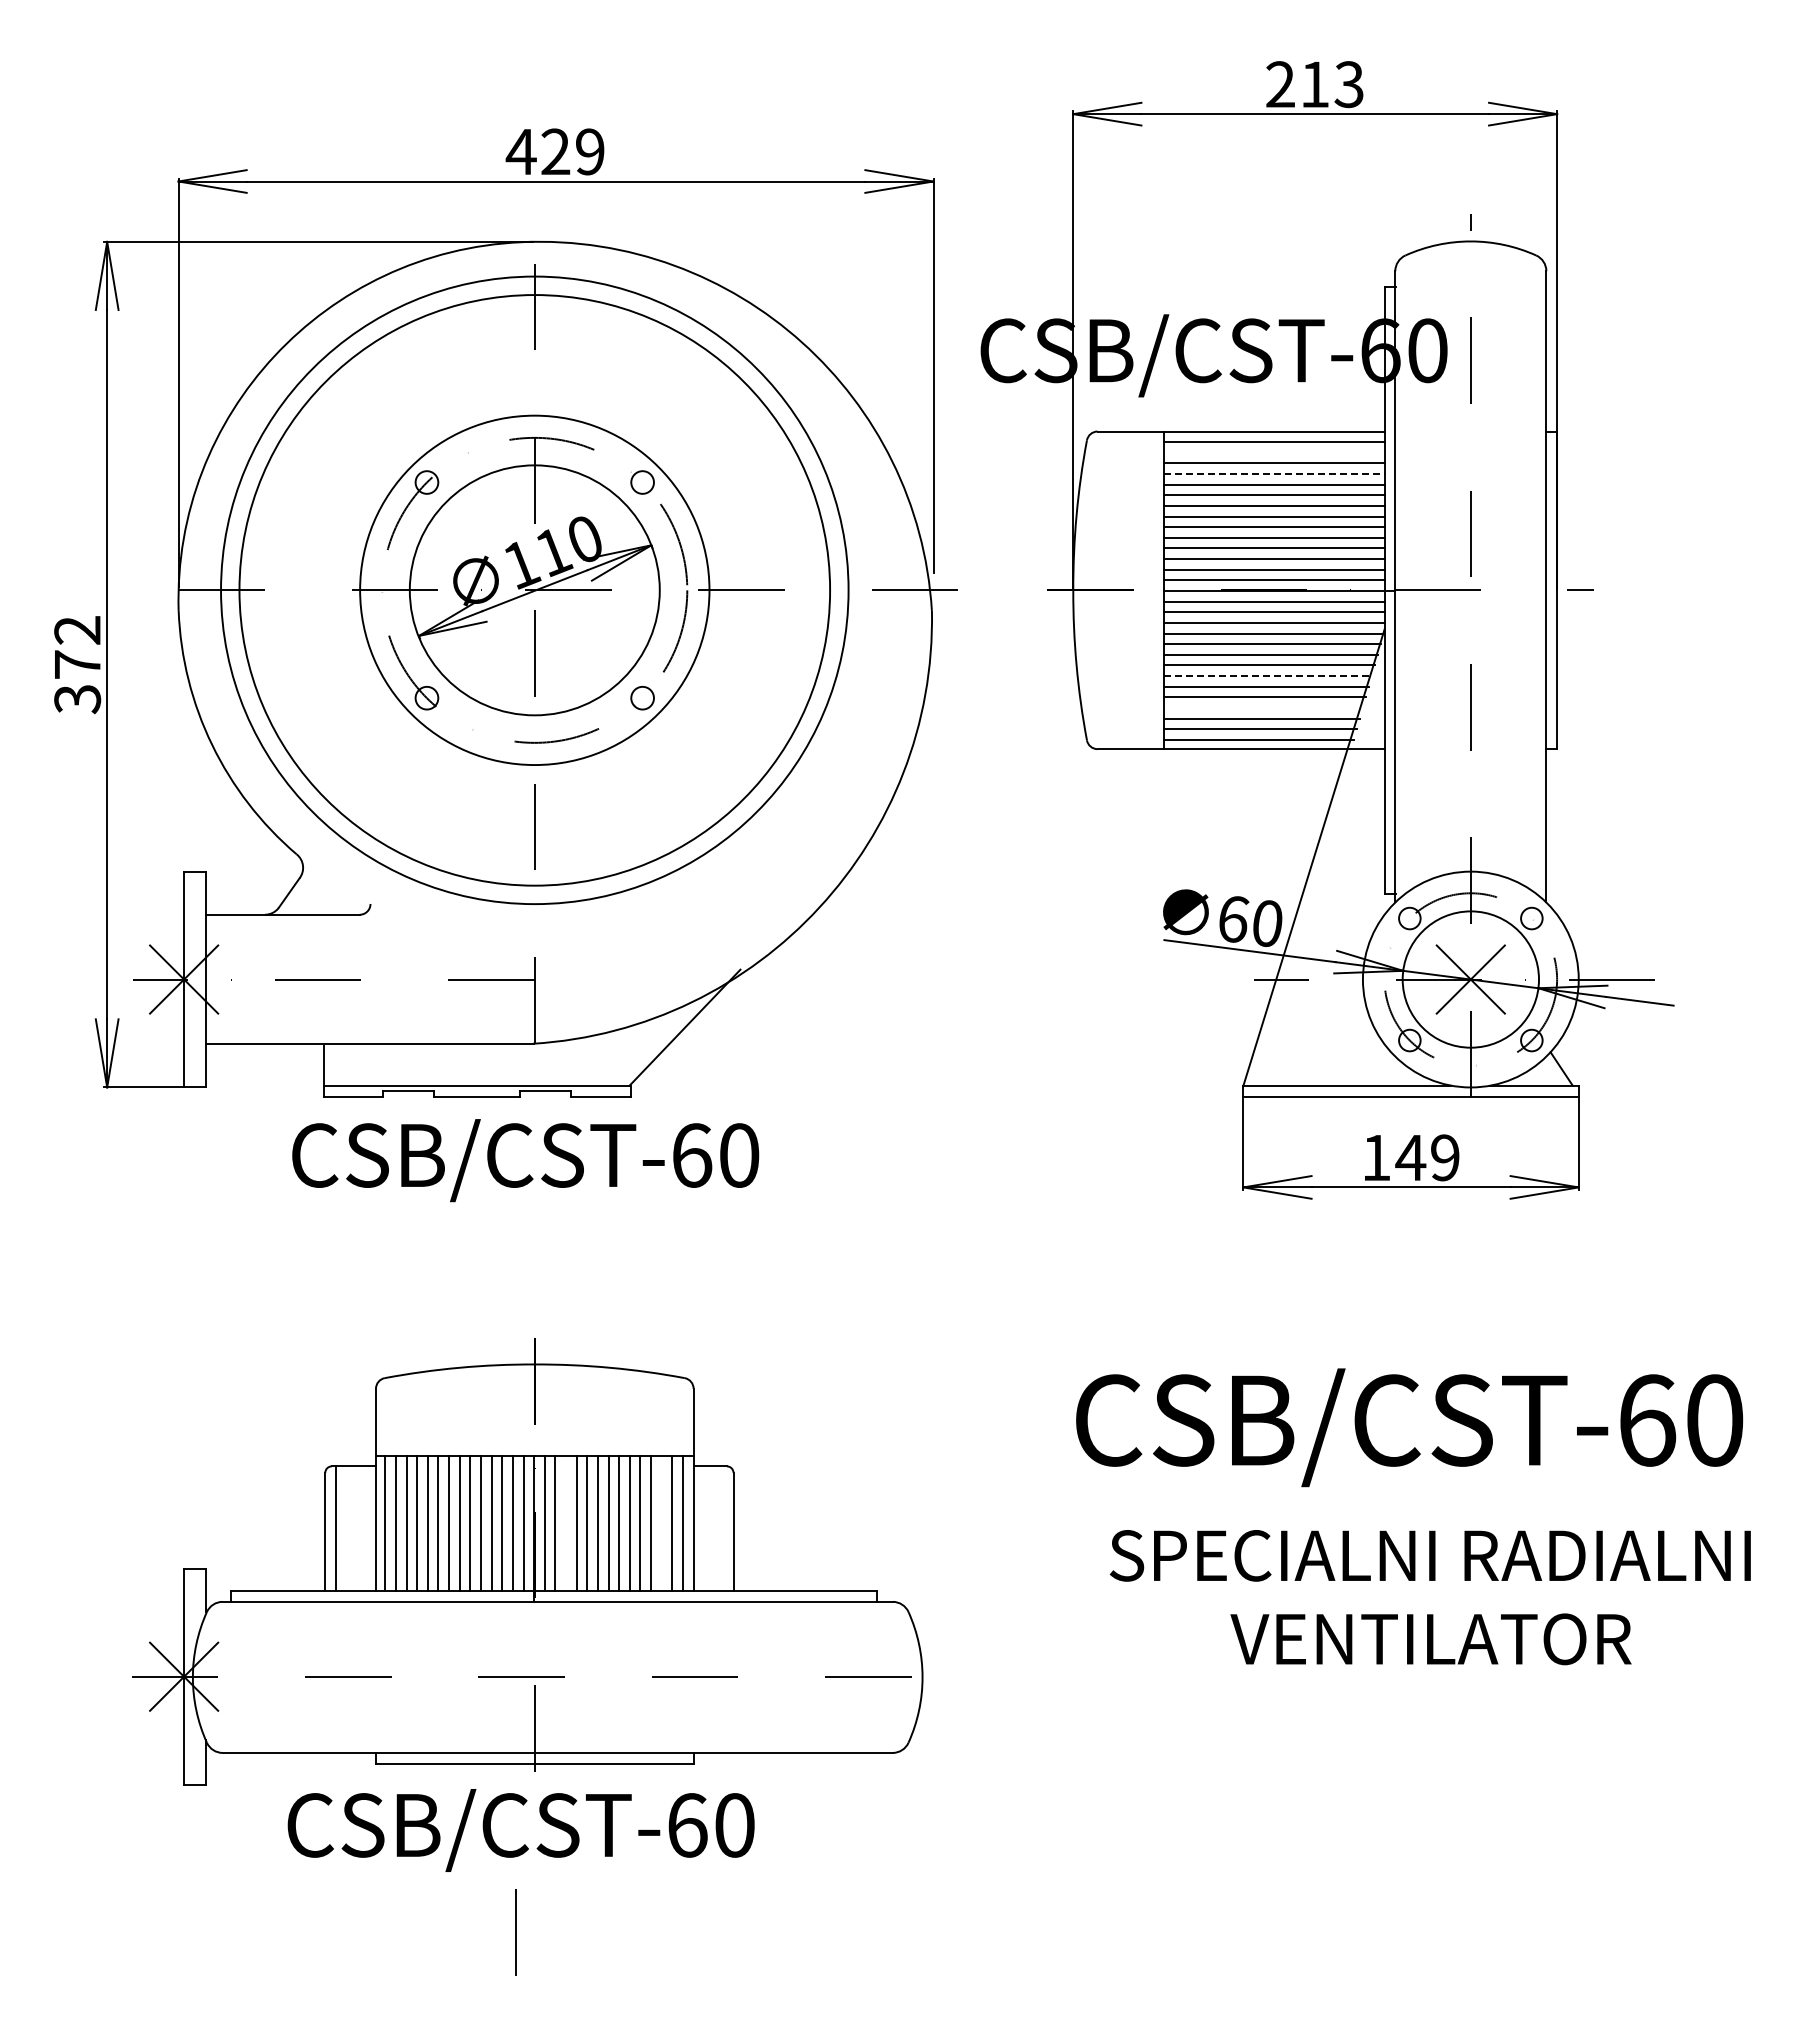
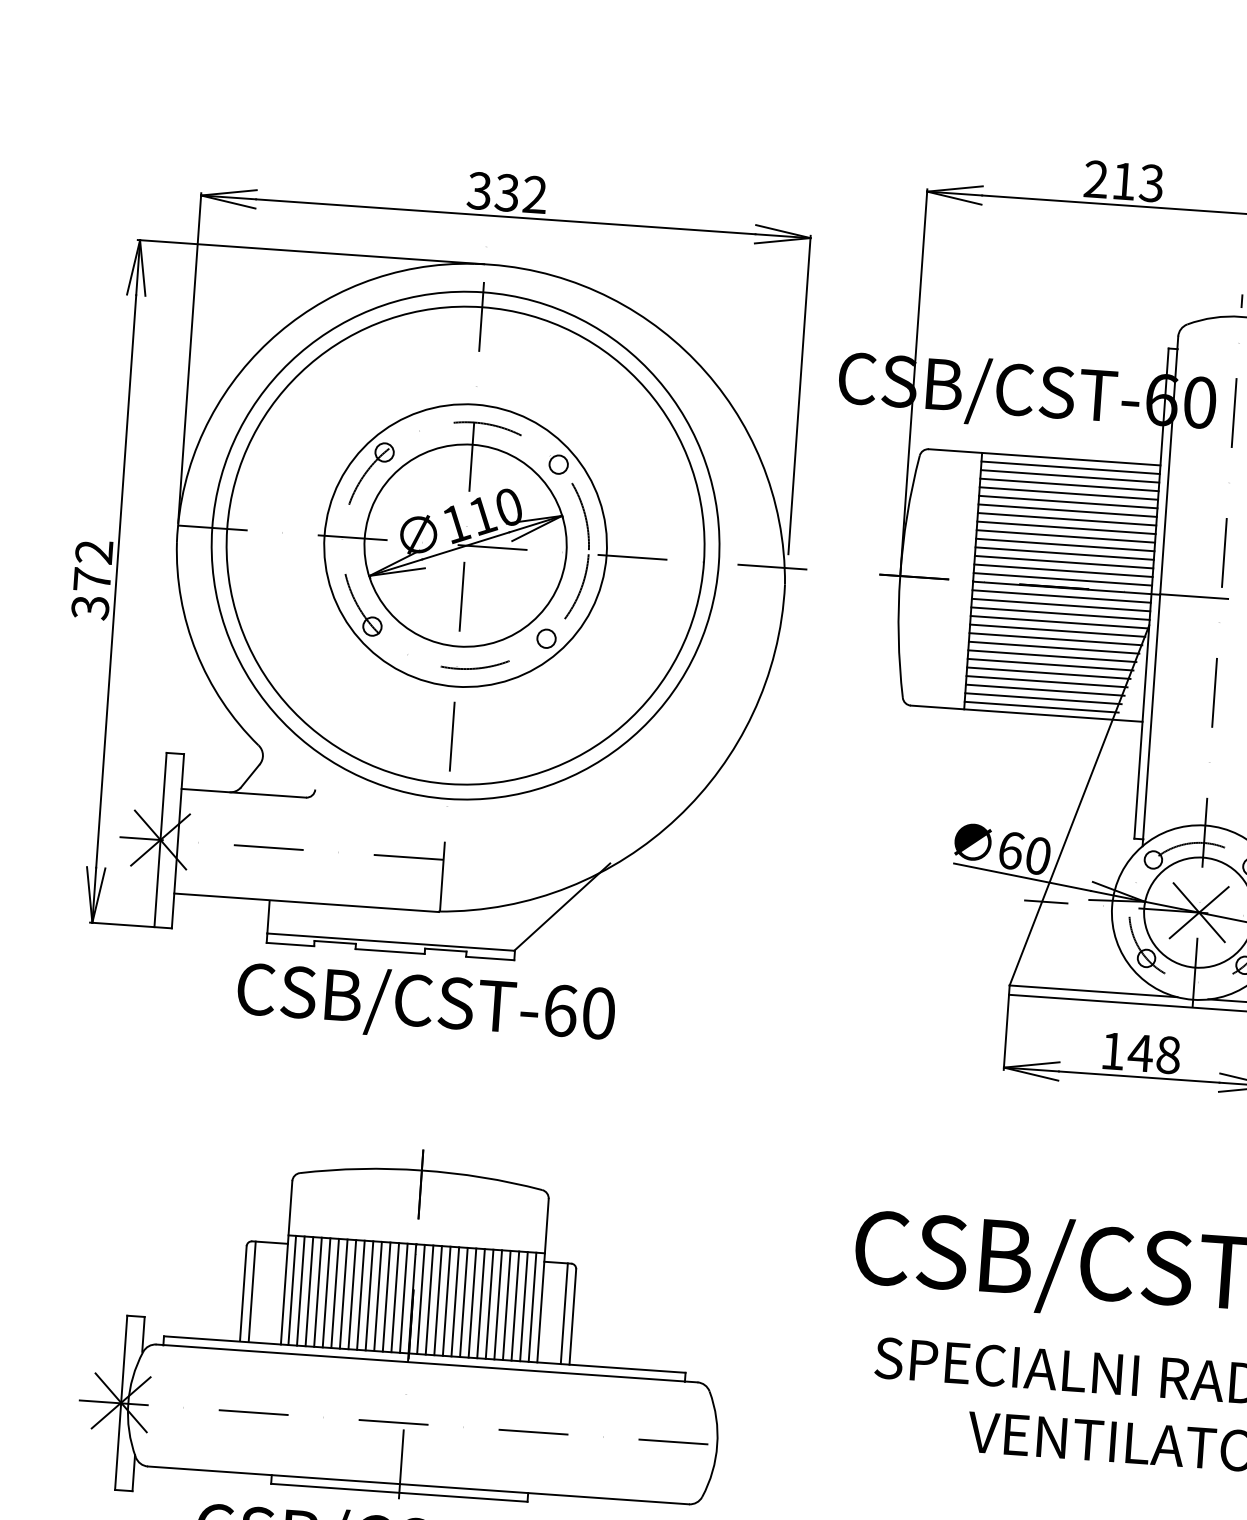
text: (554, 151) -> (506, 192), 429 -> 332
line: (1273, 452) -> (1069, 476), added
line: (1274, 474) -> (1069, 493), dashed -> solid
line: (1268, 676) -> (1052, 656), dashed -> solid
line: (1263, 707) -> (1047, 681), added
text: (1445, 1157) -> (1168, 1054), 149 -> 148
line: (566, 1523) -> (438, 1300), added
line: (661, 1523) -> (515, 1306), added
line: (722, 1528) -> (564, 1313), added

